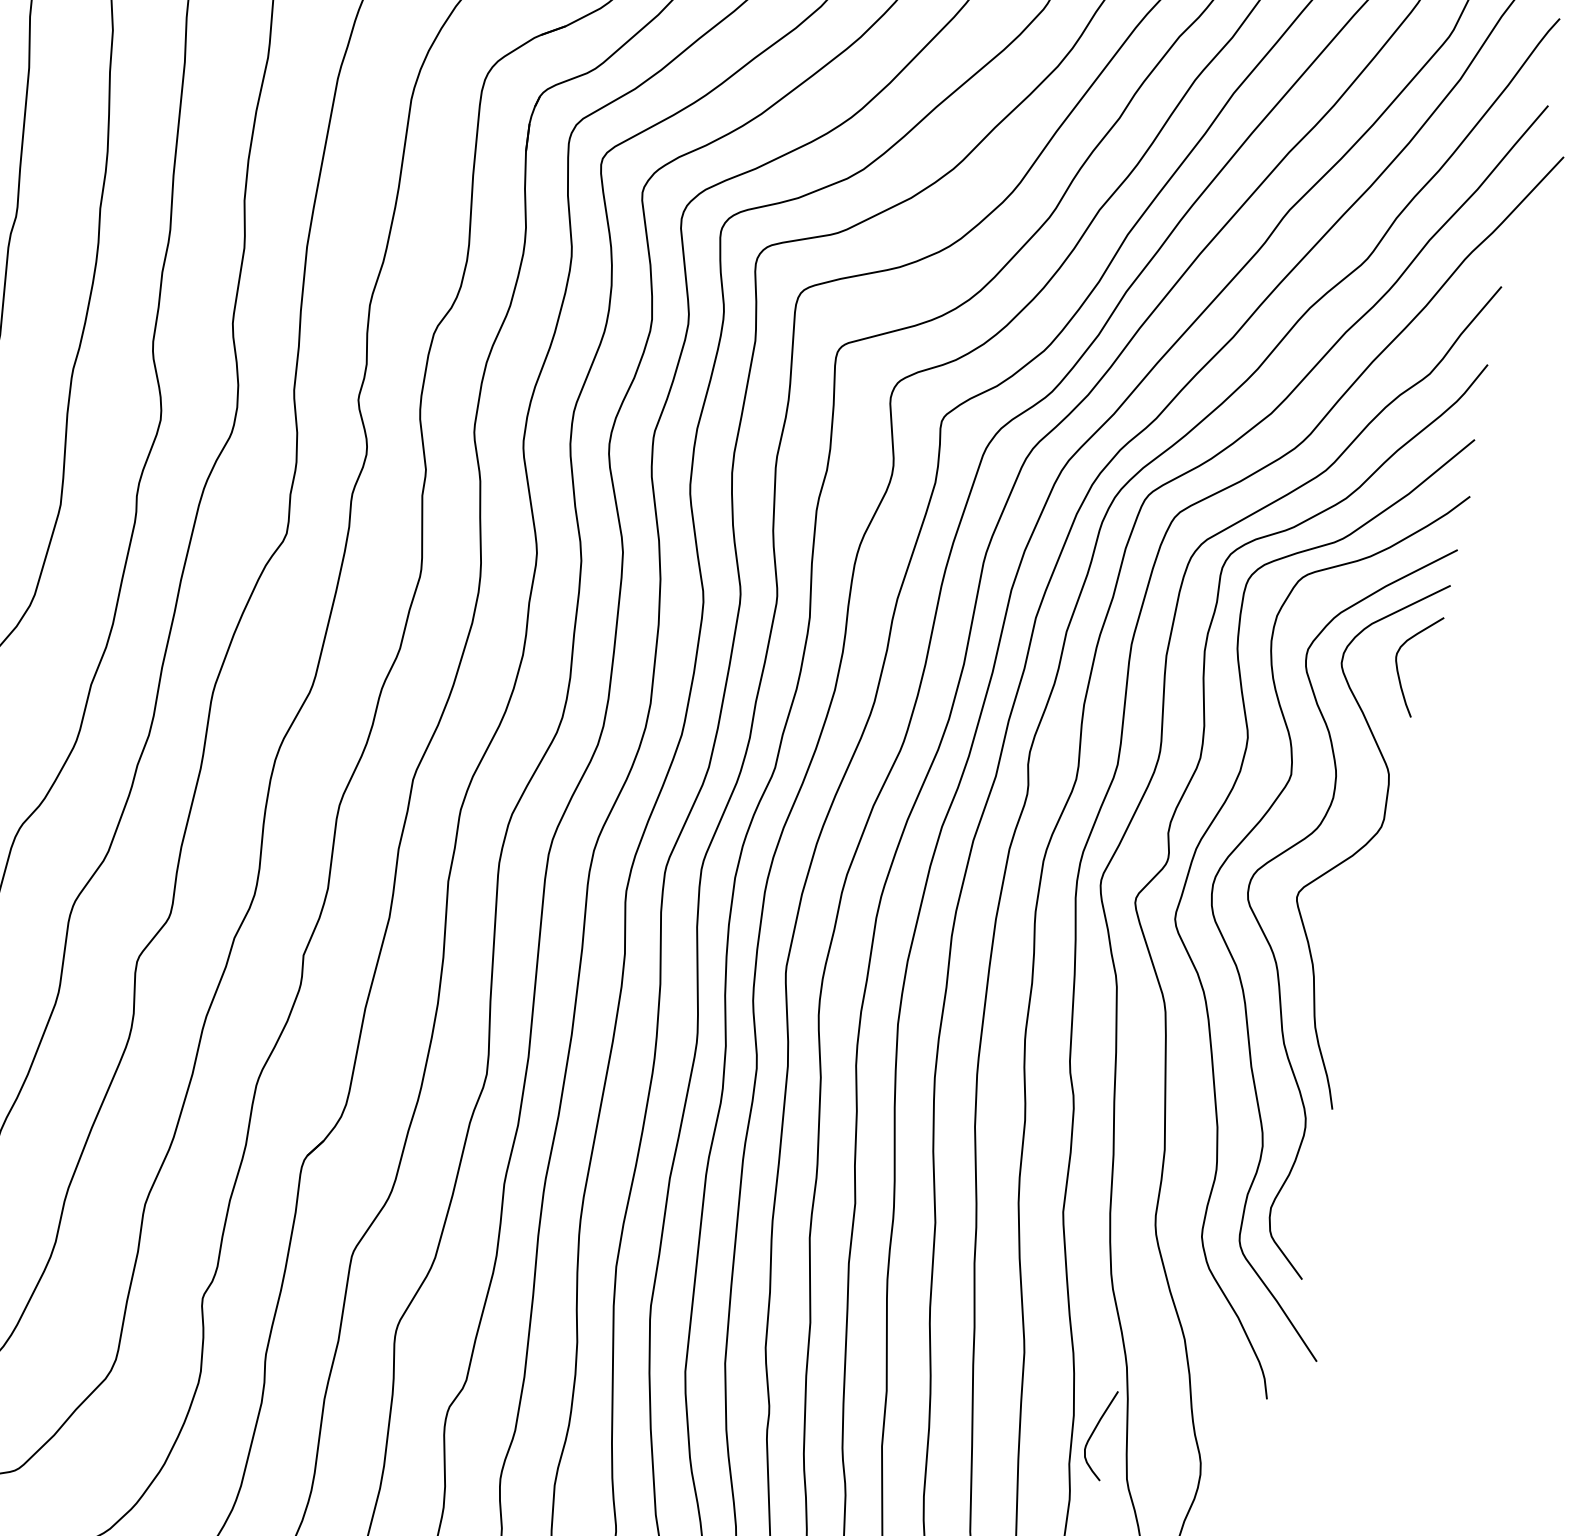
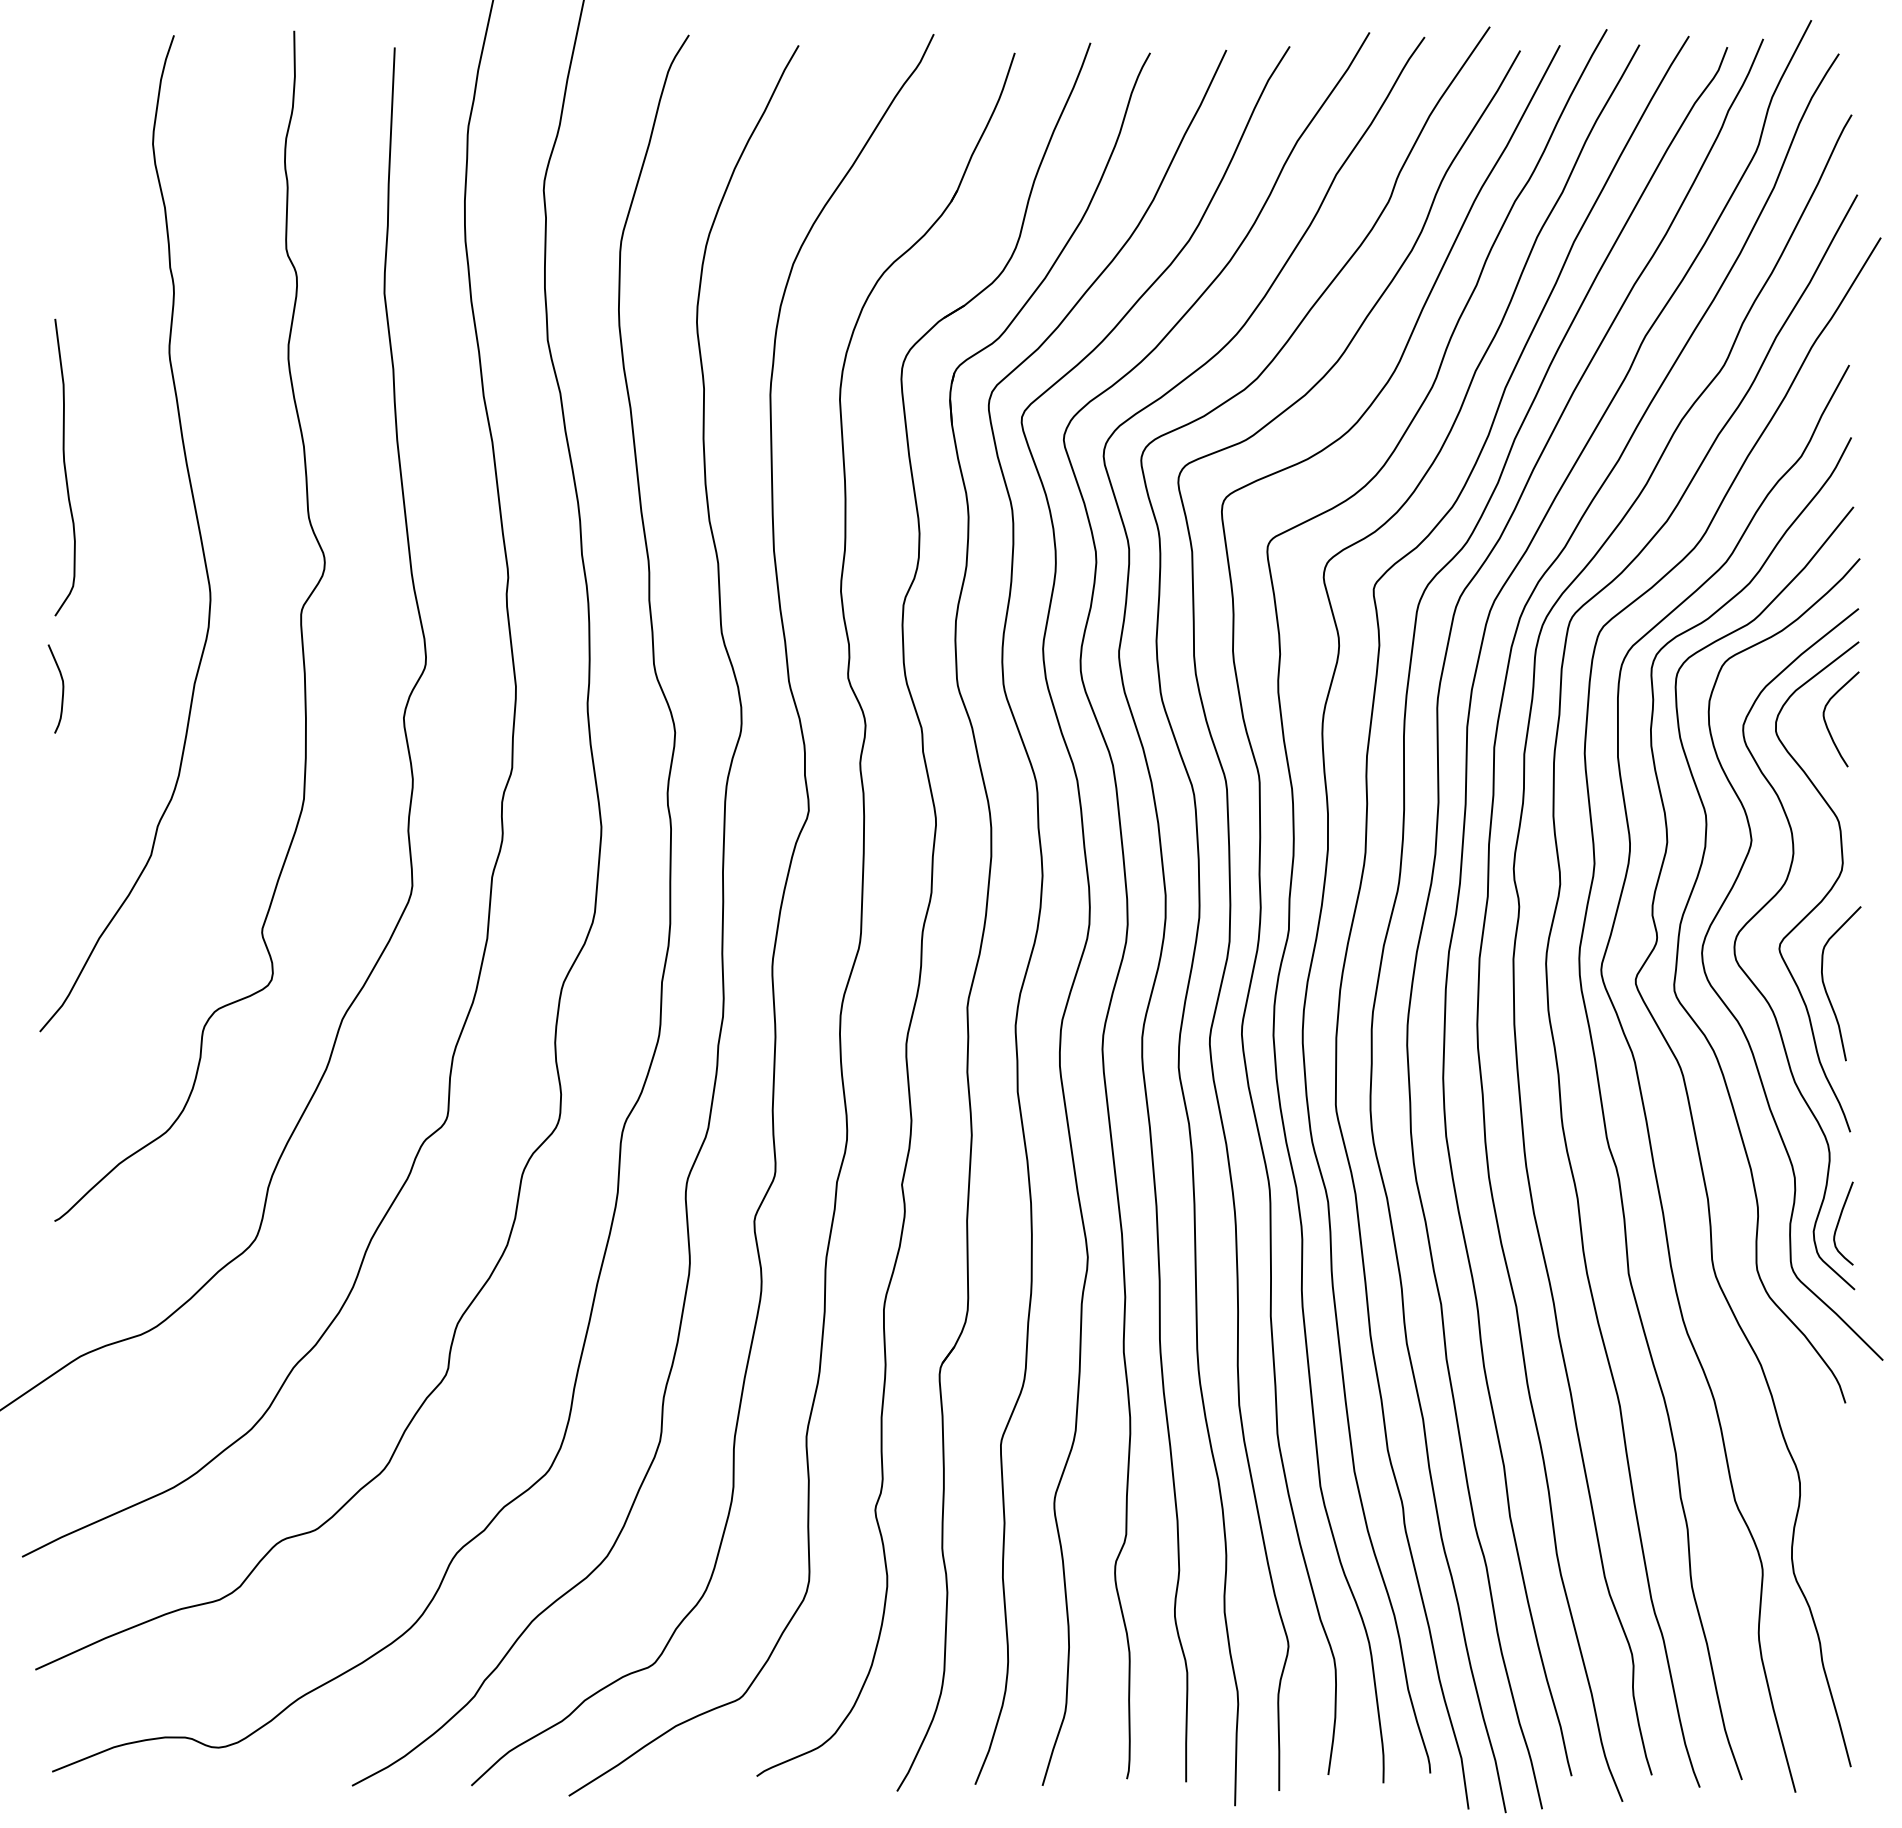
curve: (1338, 951) -> (1826, 989), added
curve: (1094, 1432) -> (1839, 1222), moved

